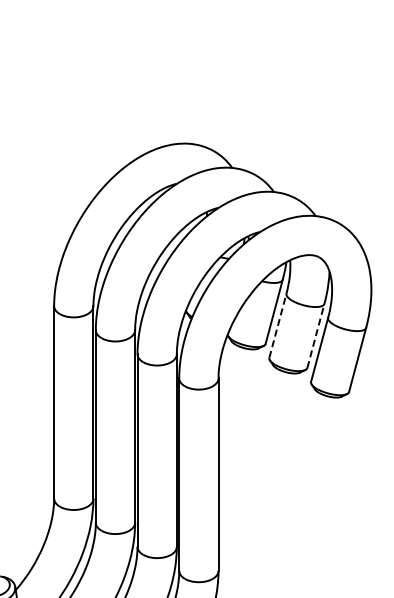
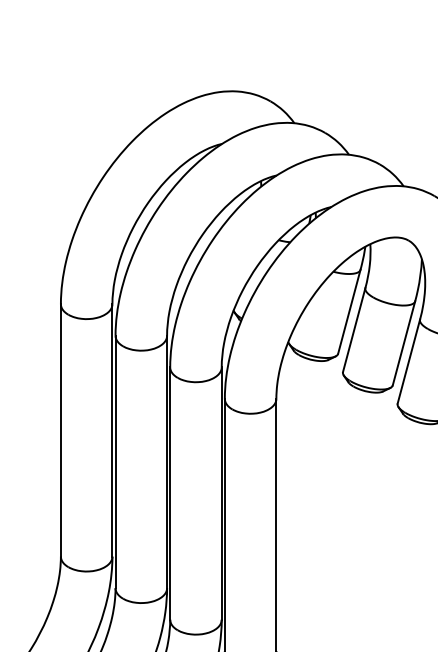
line: (278, 325) -> (354, 329), dashed -> solid
line: (316, 335) -> (404, 342), dashed -> solid

